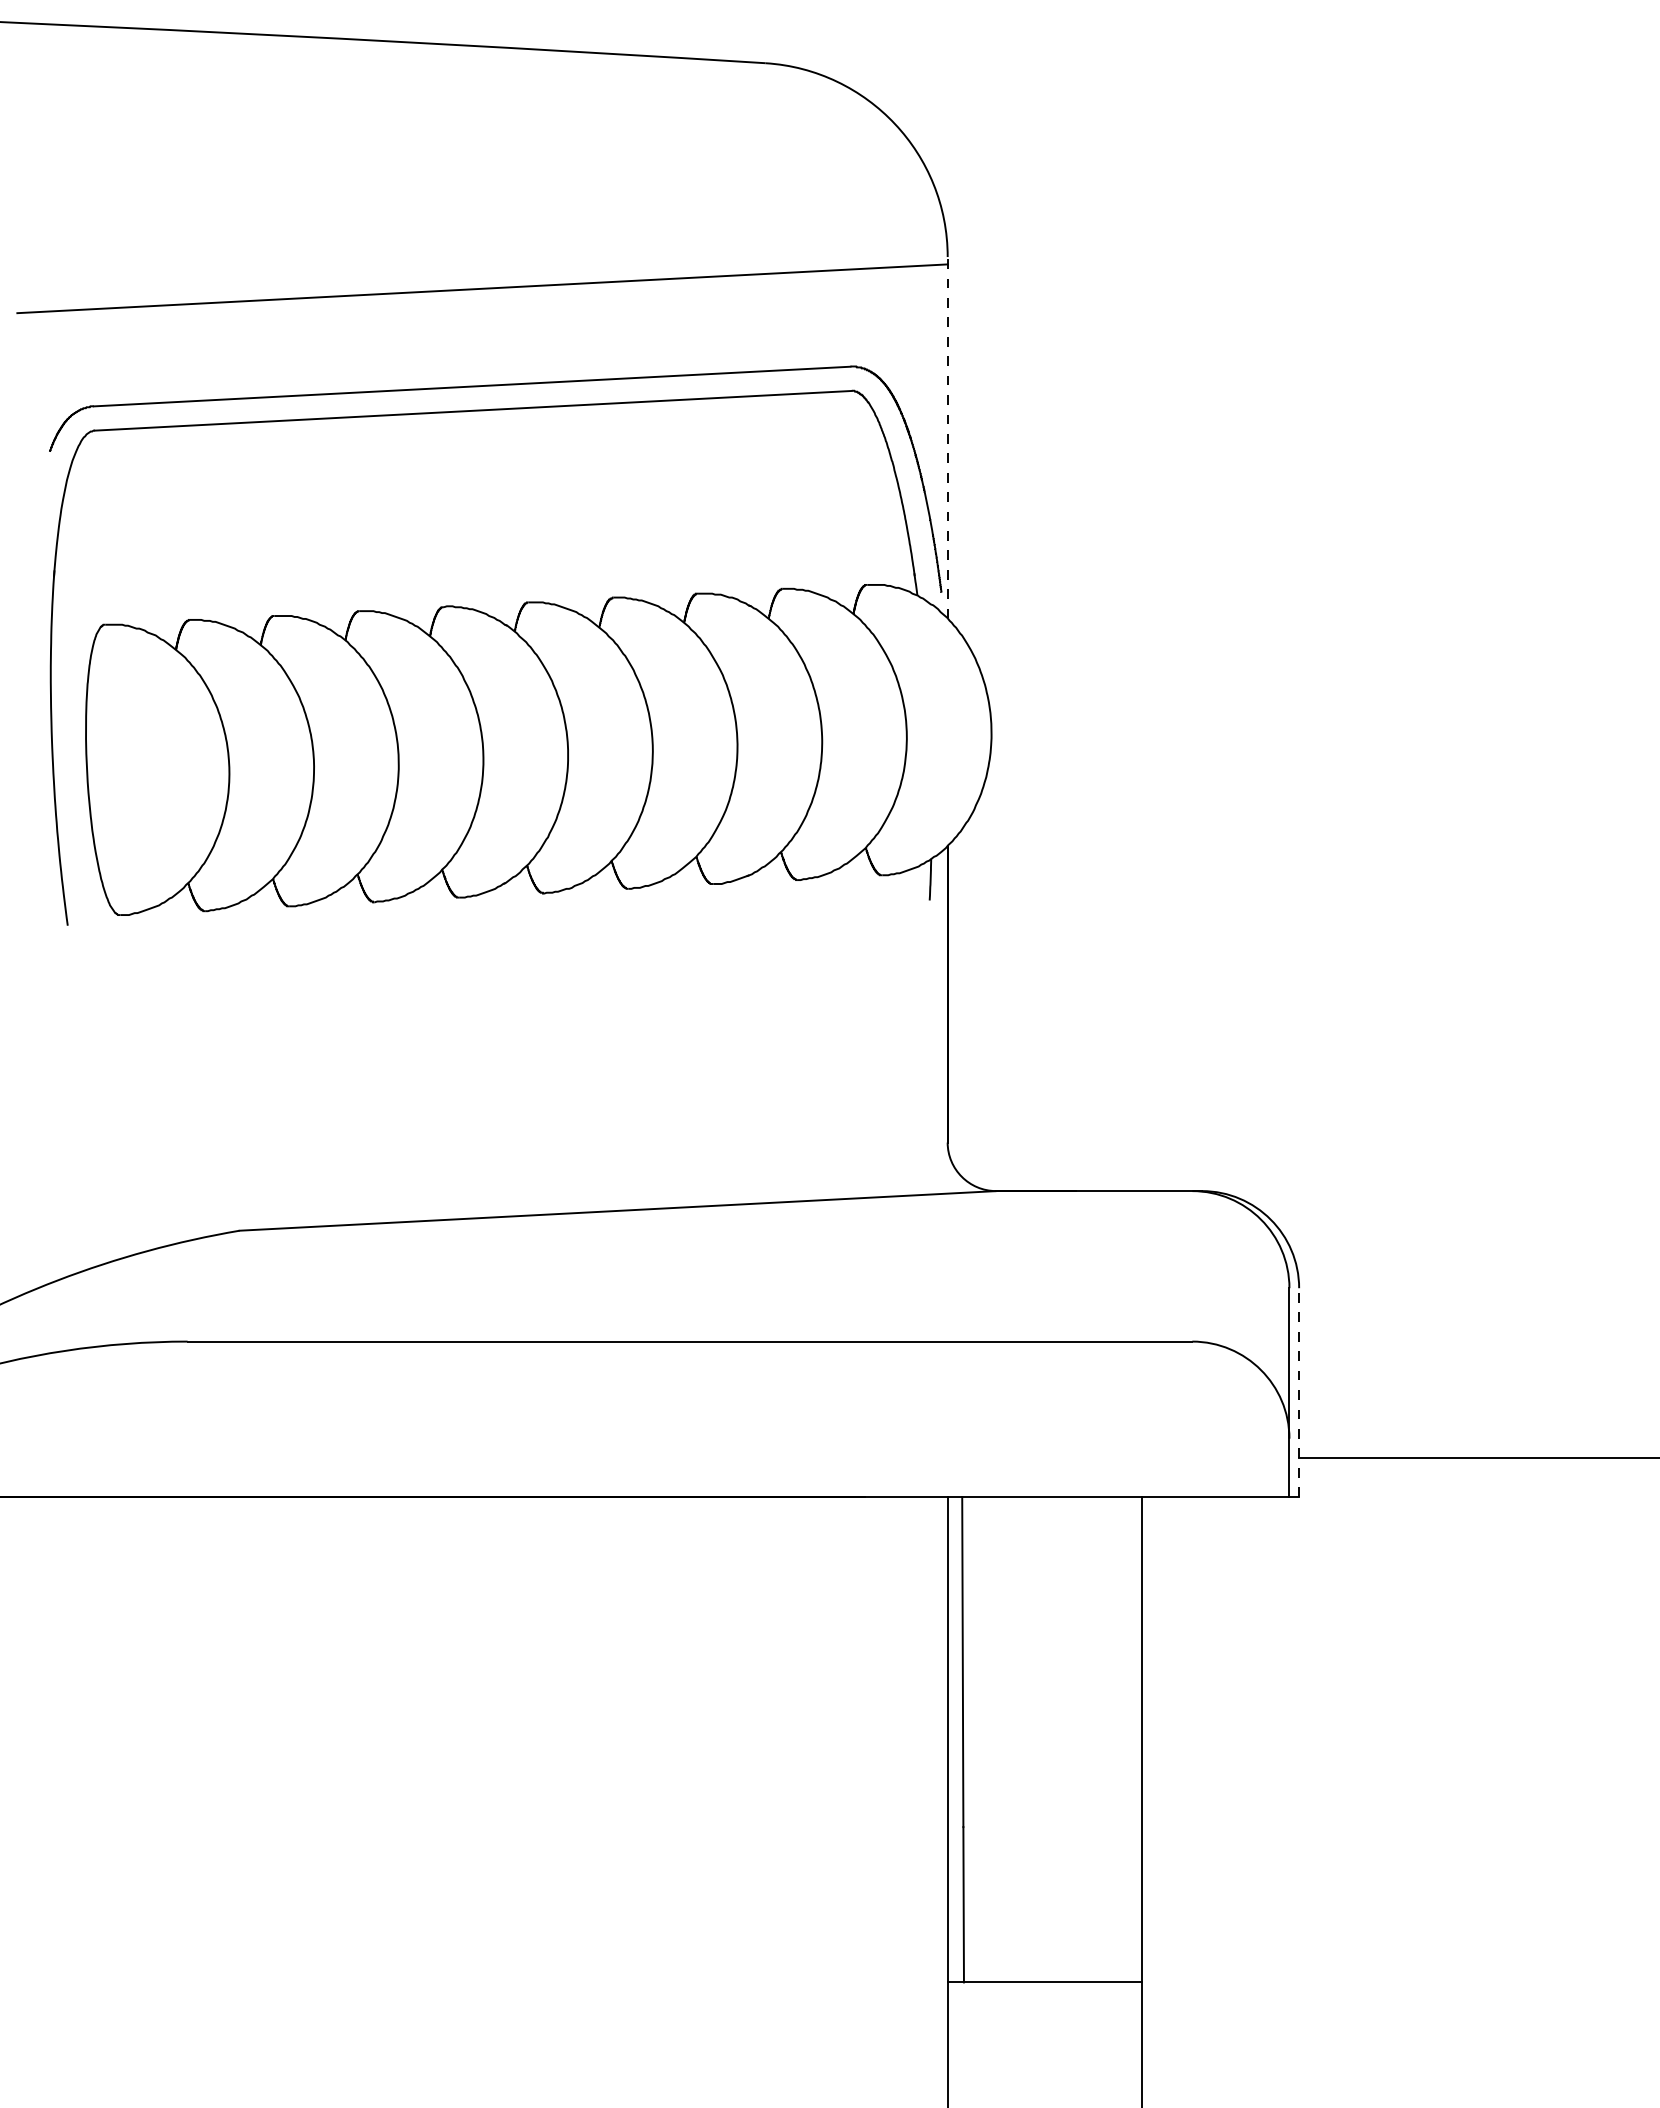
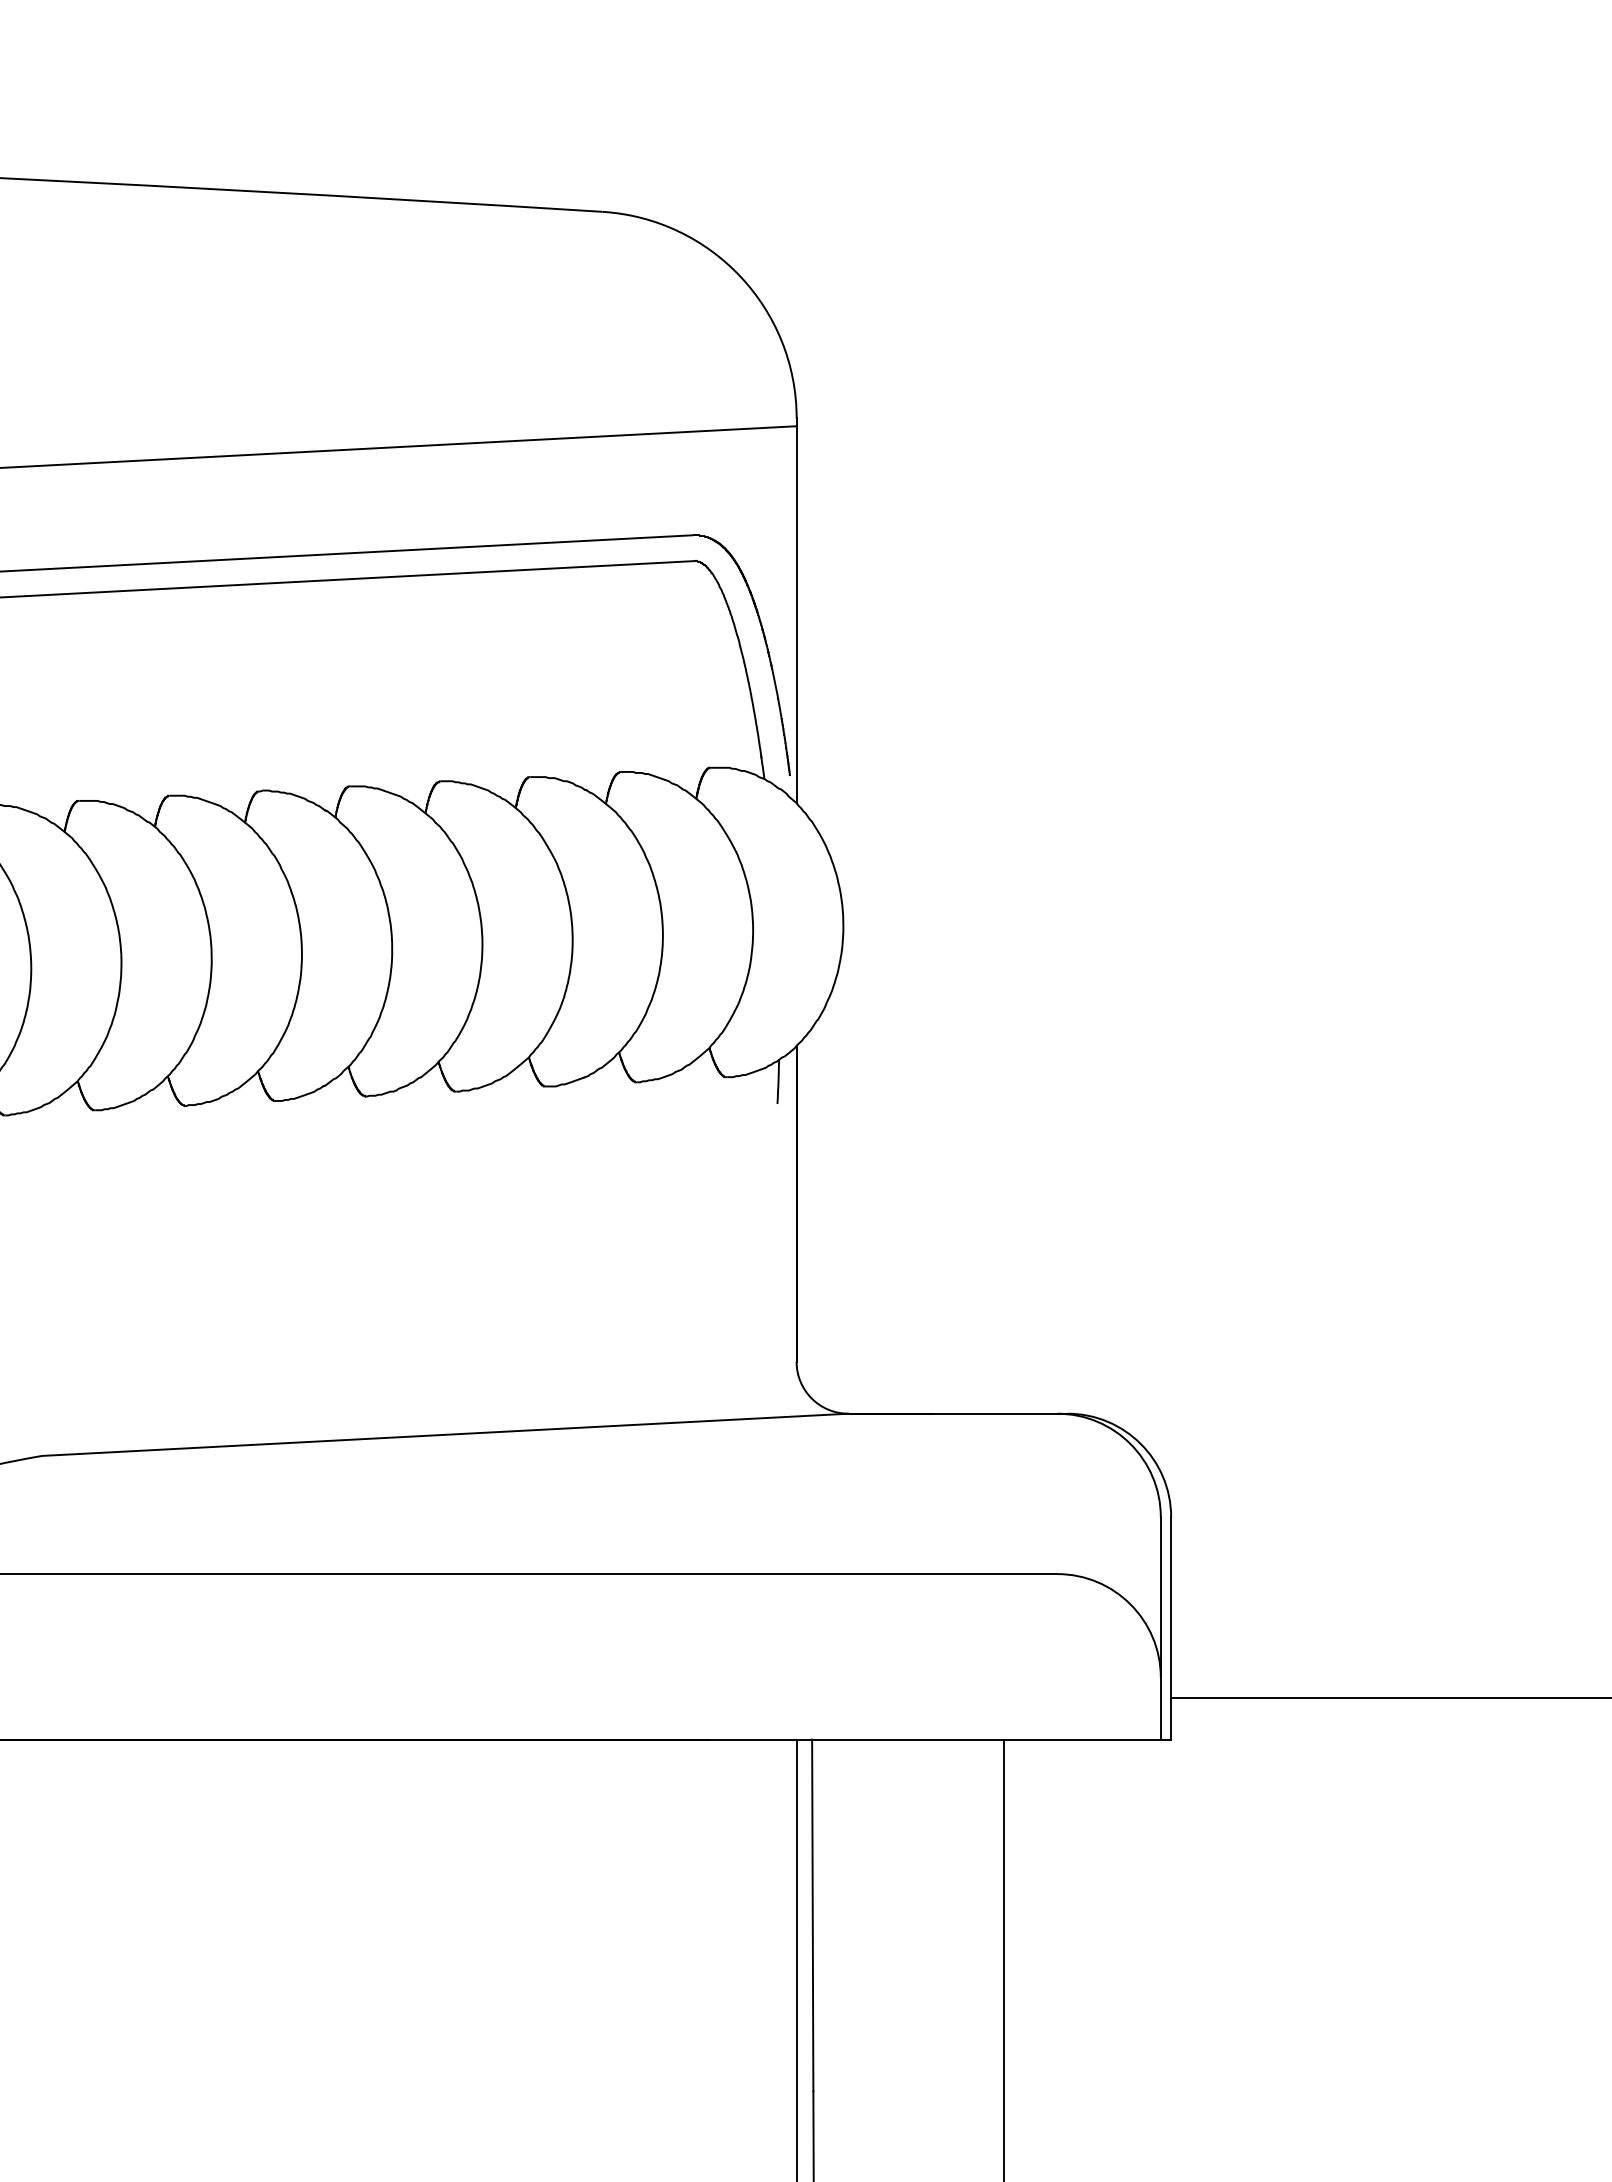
line: (947, 437) -> (796, 610), dashed -> solid
line: (1299, 1392) -> (1171, 1628), dashed -> solid

